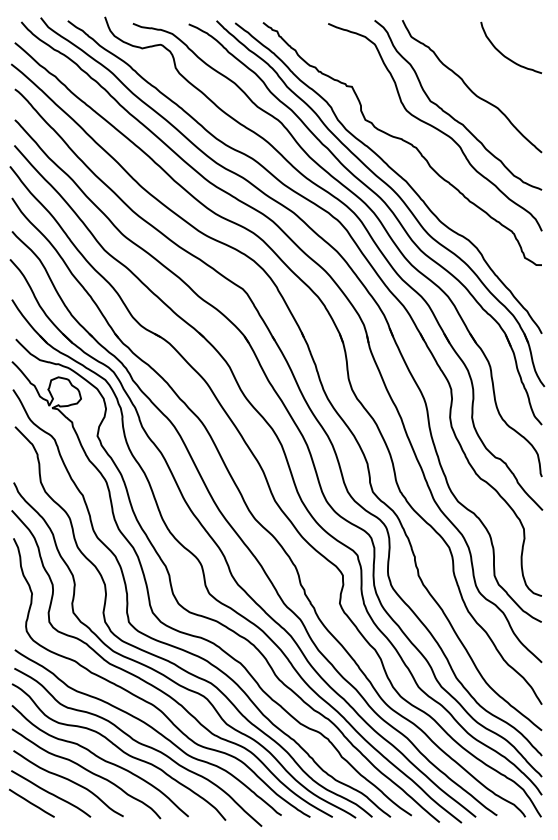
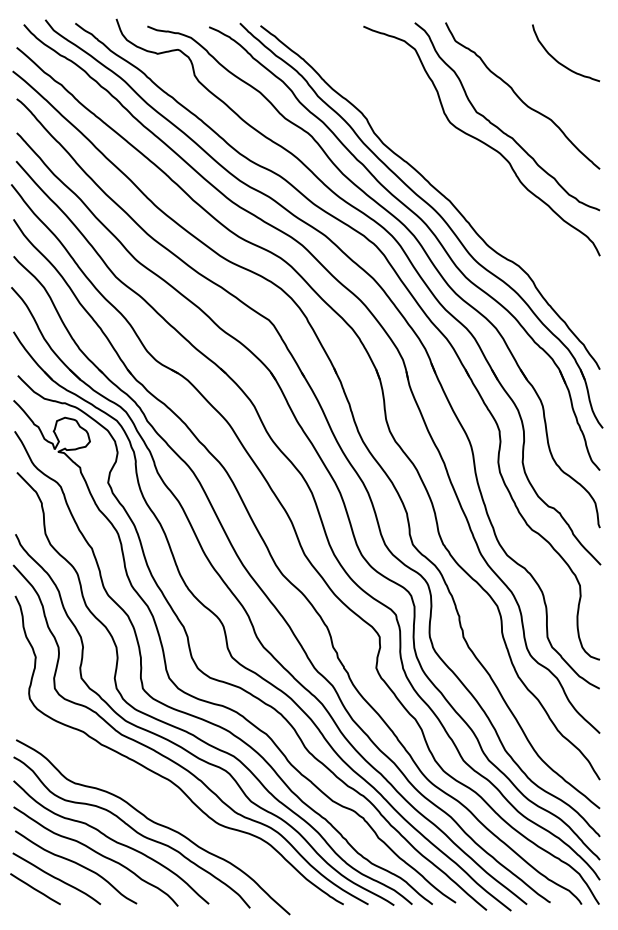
curve: (404, 142) -> (447, 157), removed
curve: (150, 727) -> (166, 805), removed

